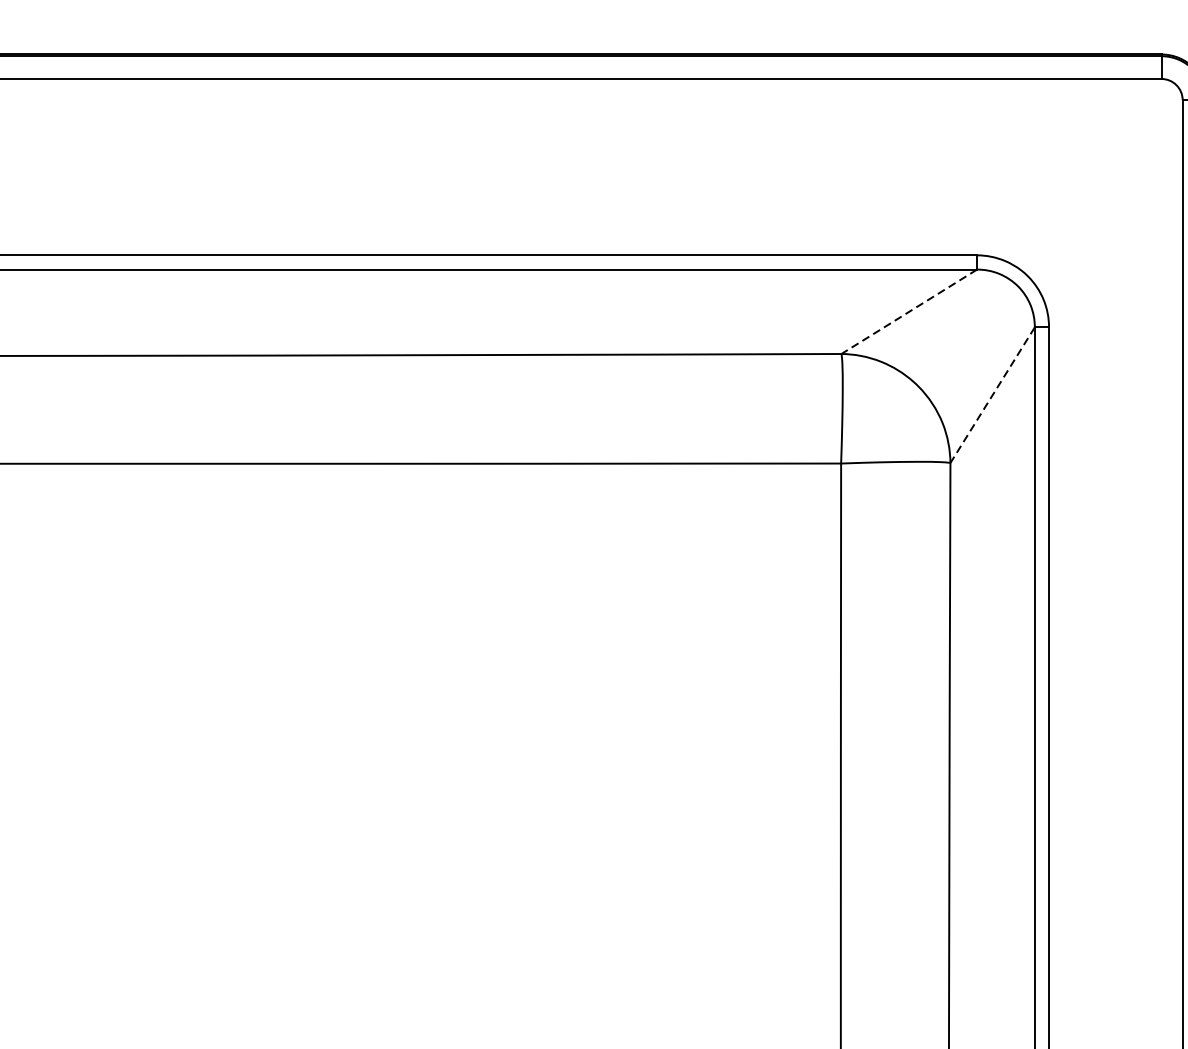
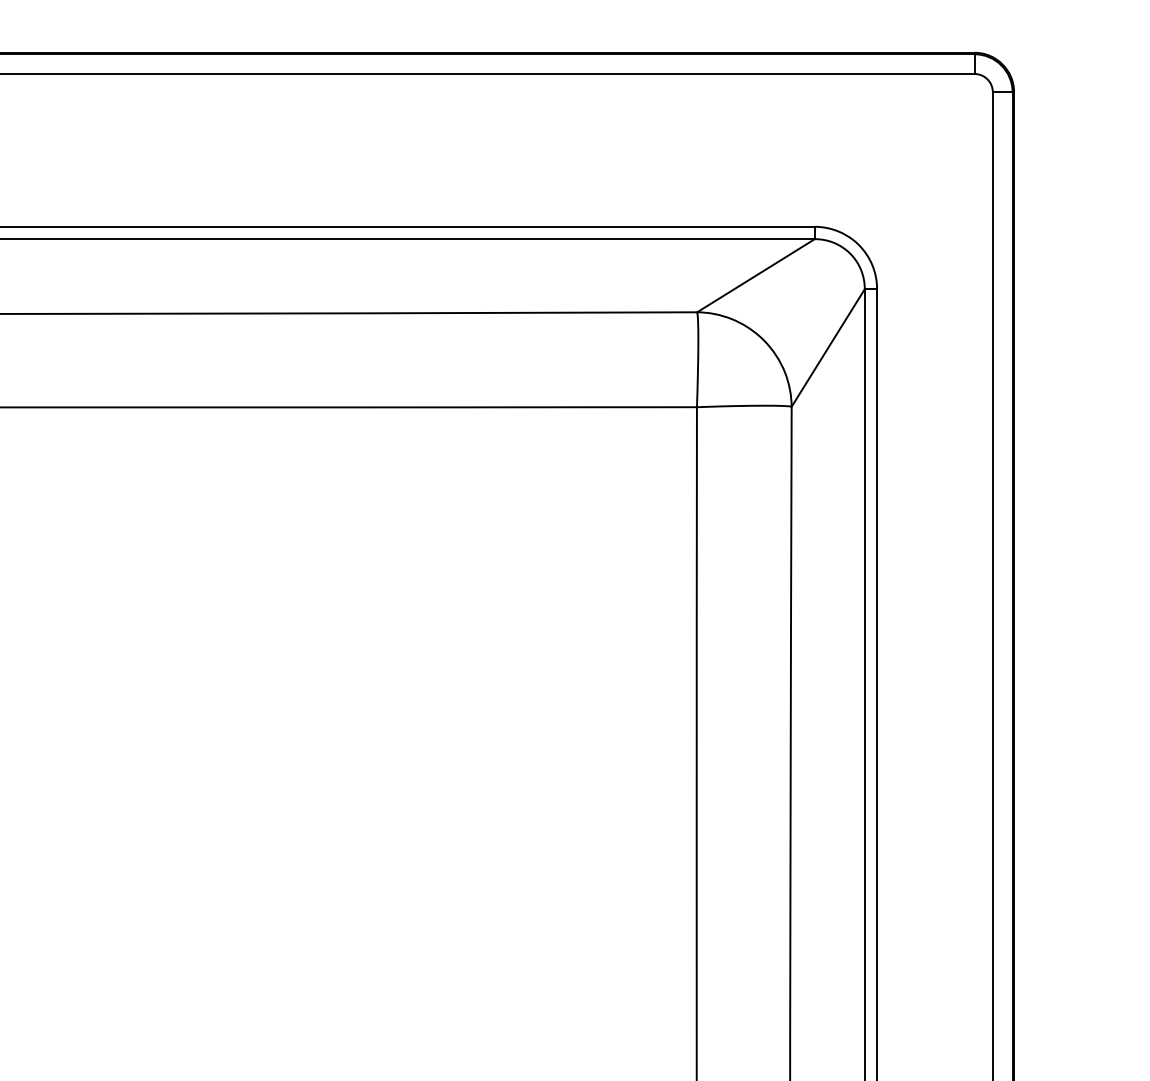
line: (908, 312) -> (755, 276), dashed -> solid
line: (991, 395) -> (827, 348), dashed -> solid

